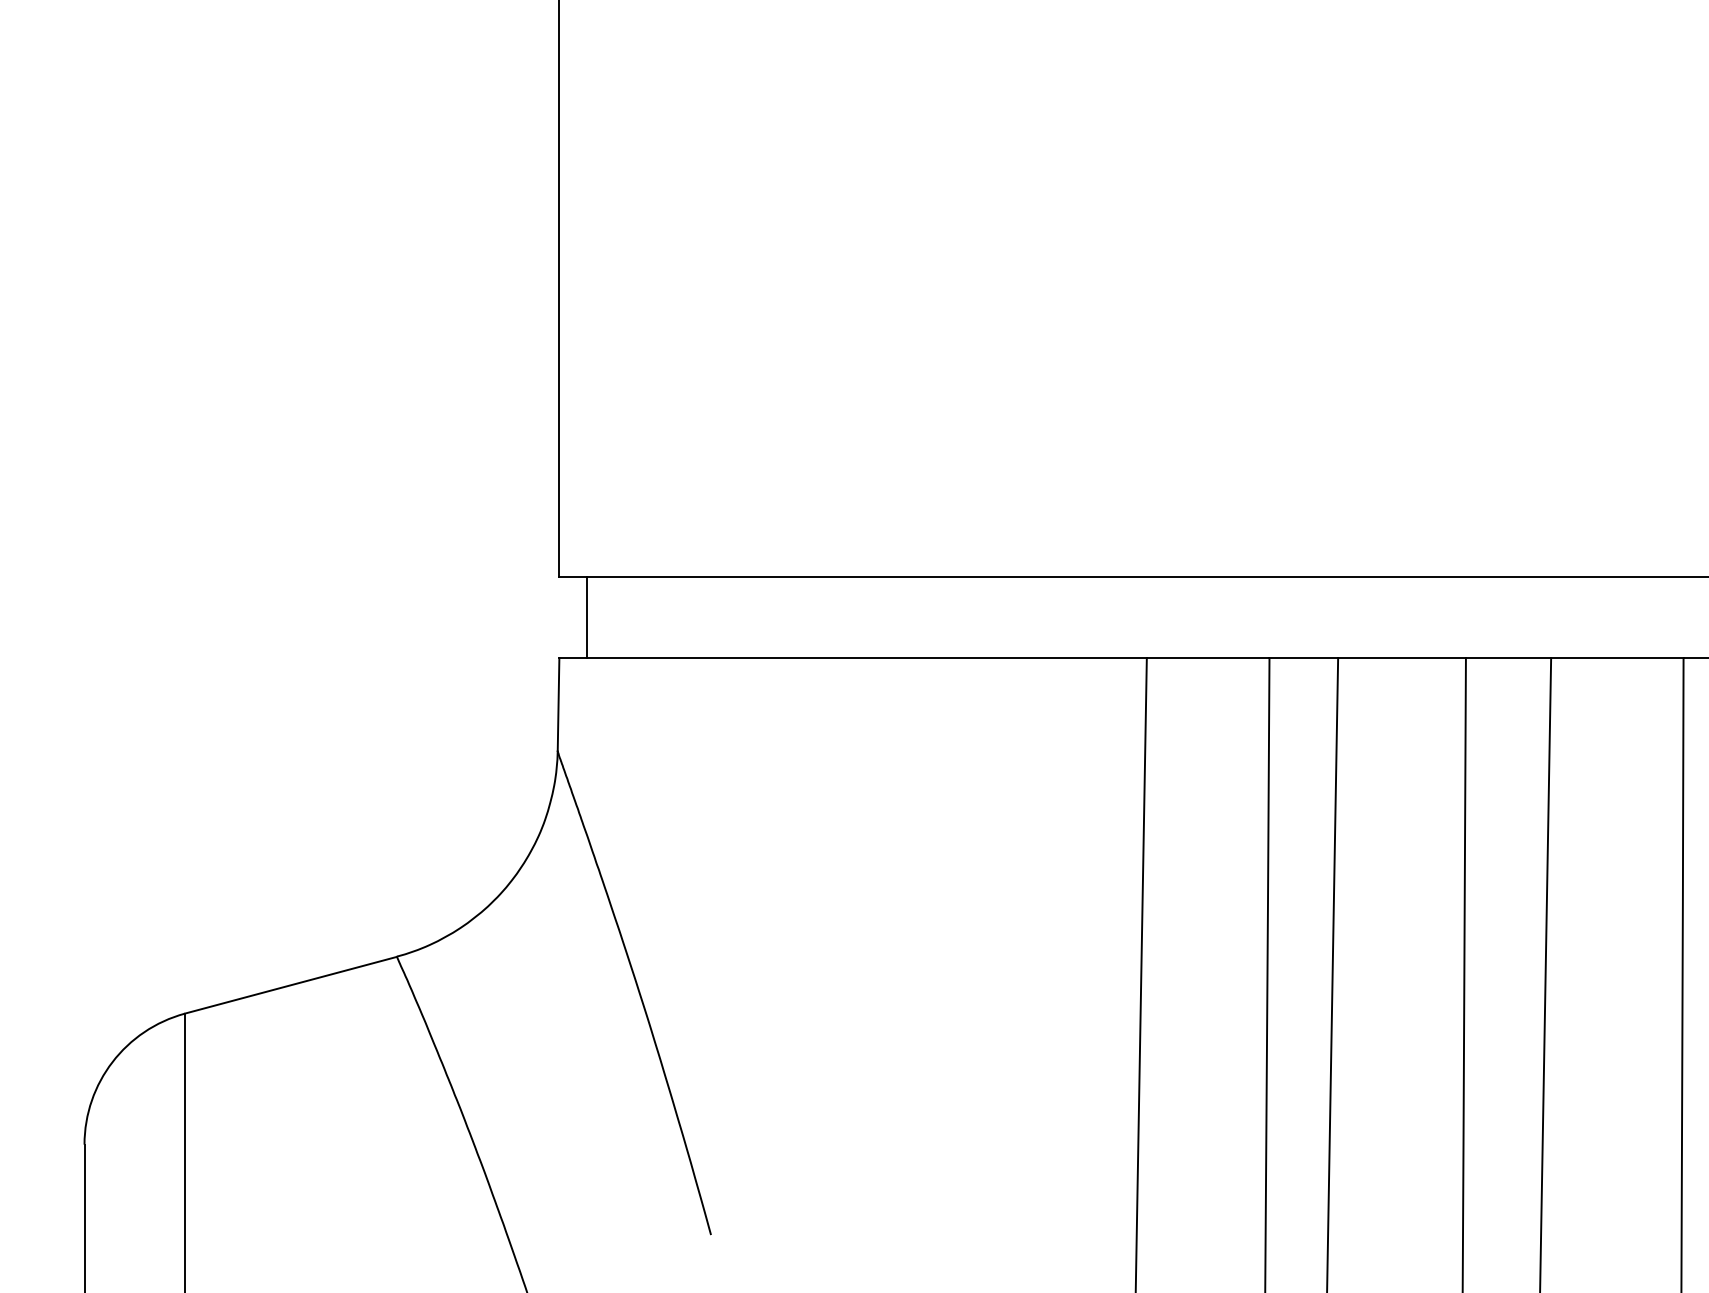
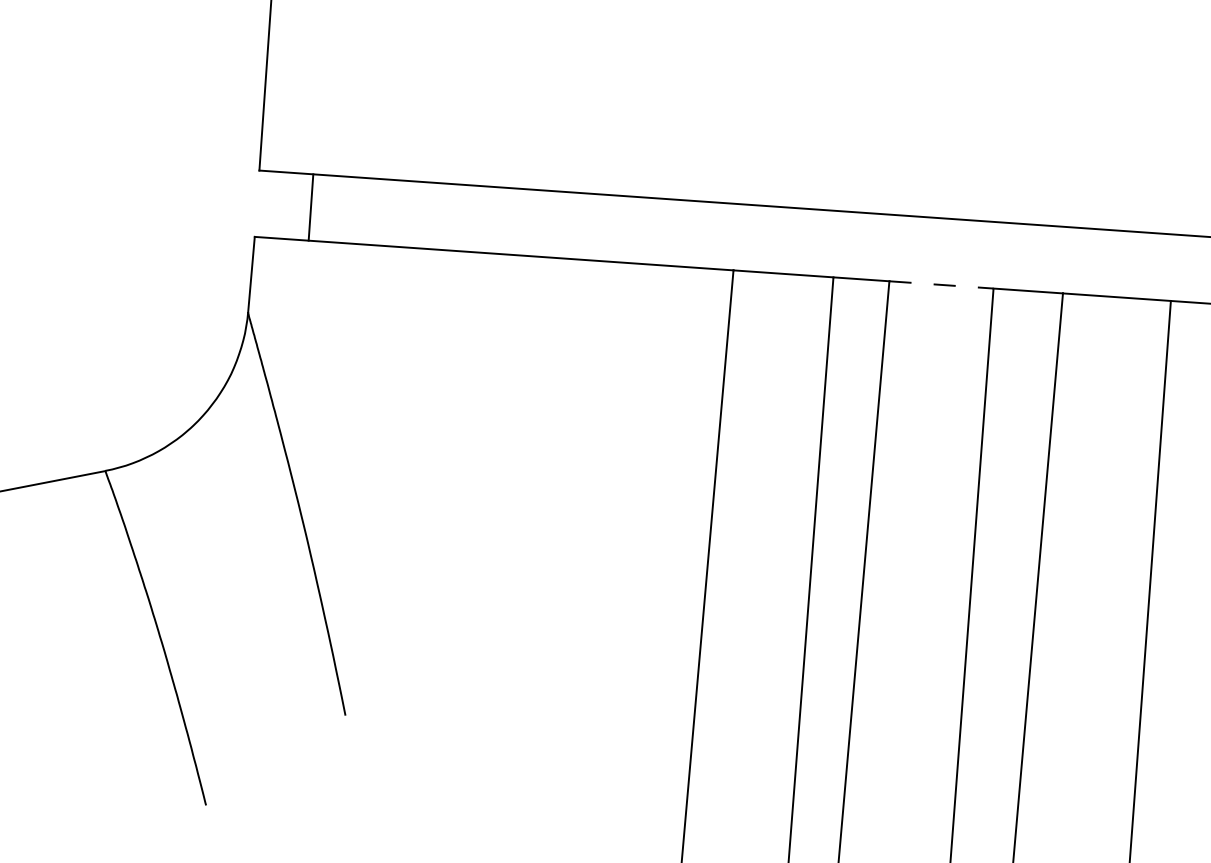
line: (586, 617) -> (310, 207), moved
line: (1402, 658) -> (941, 285), solid -> dashed

